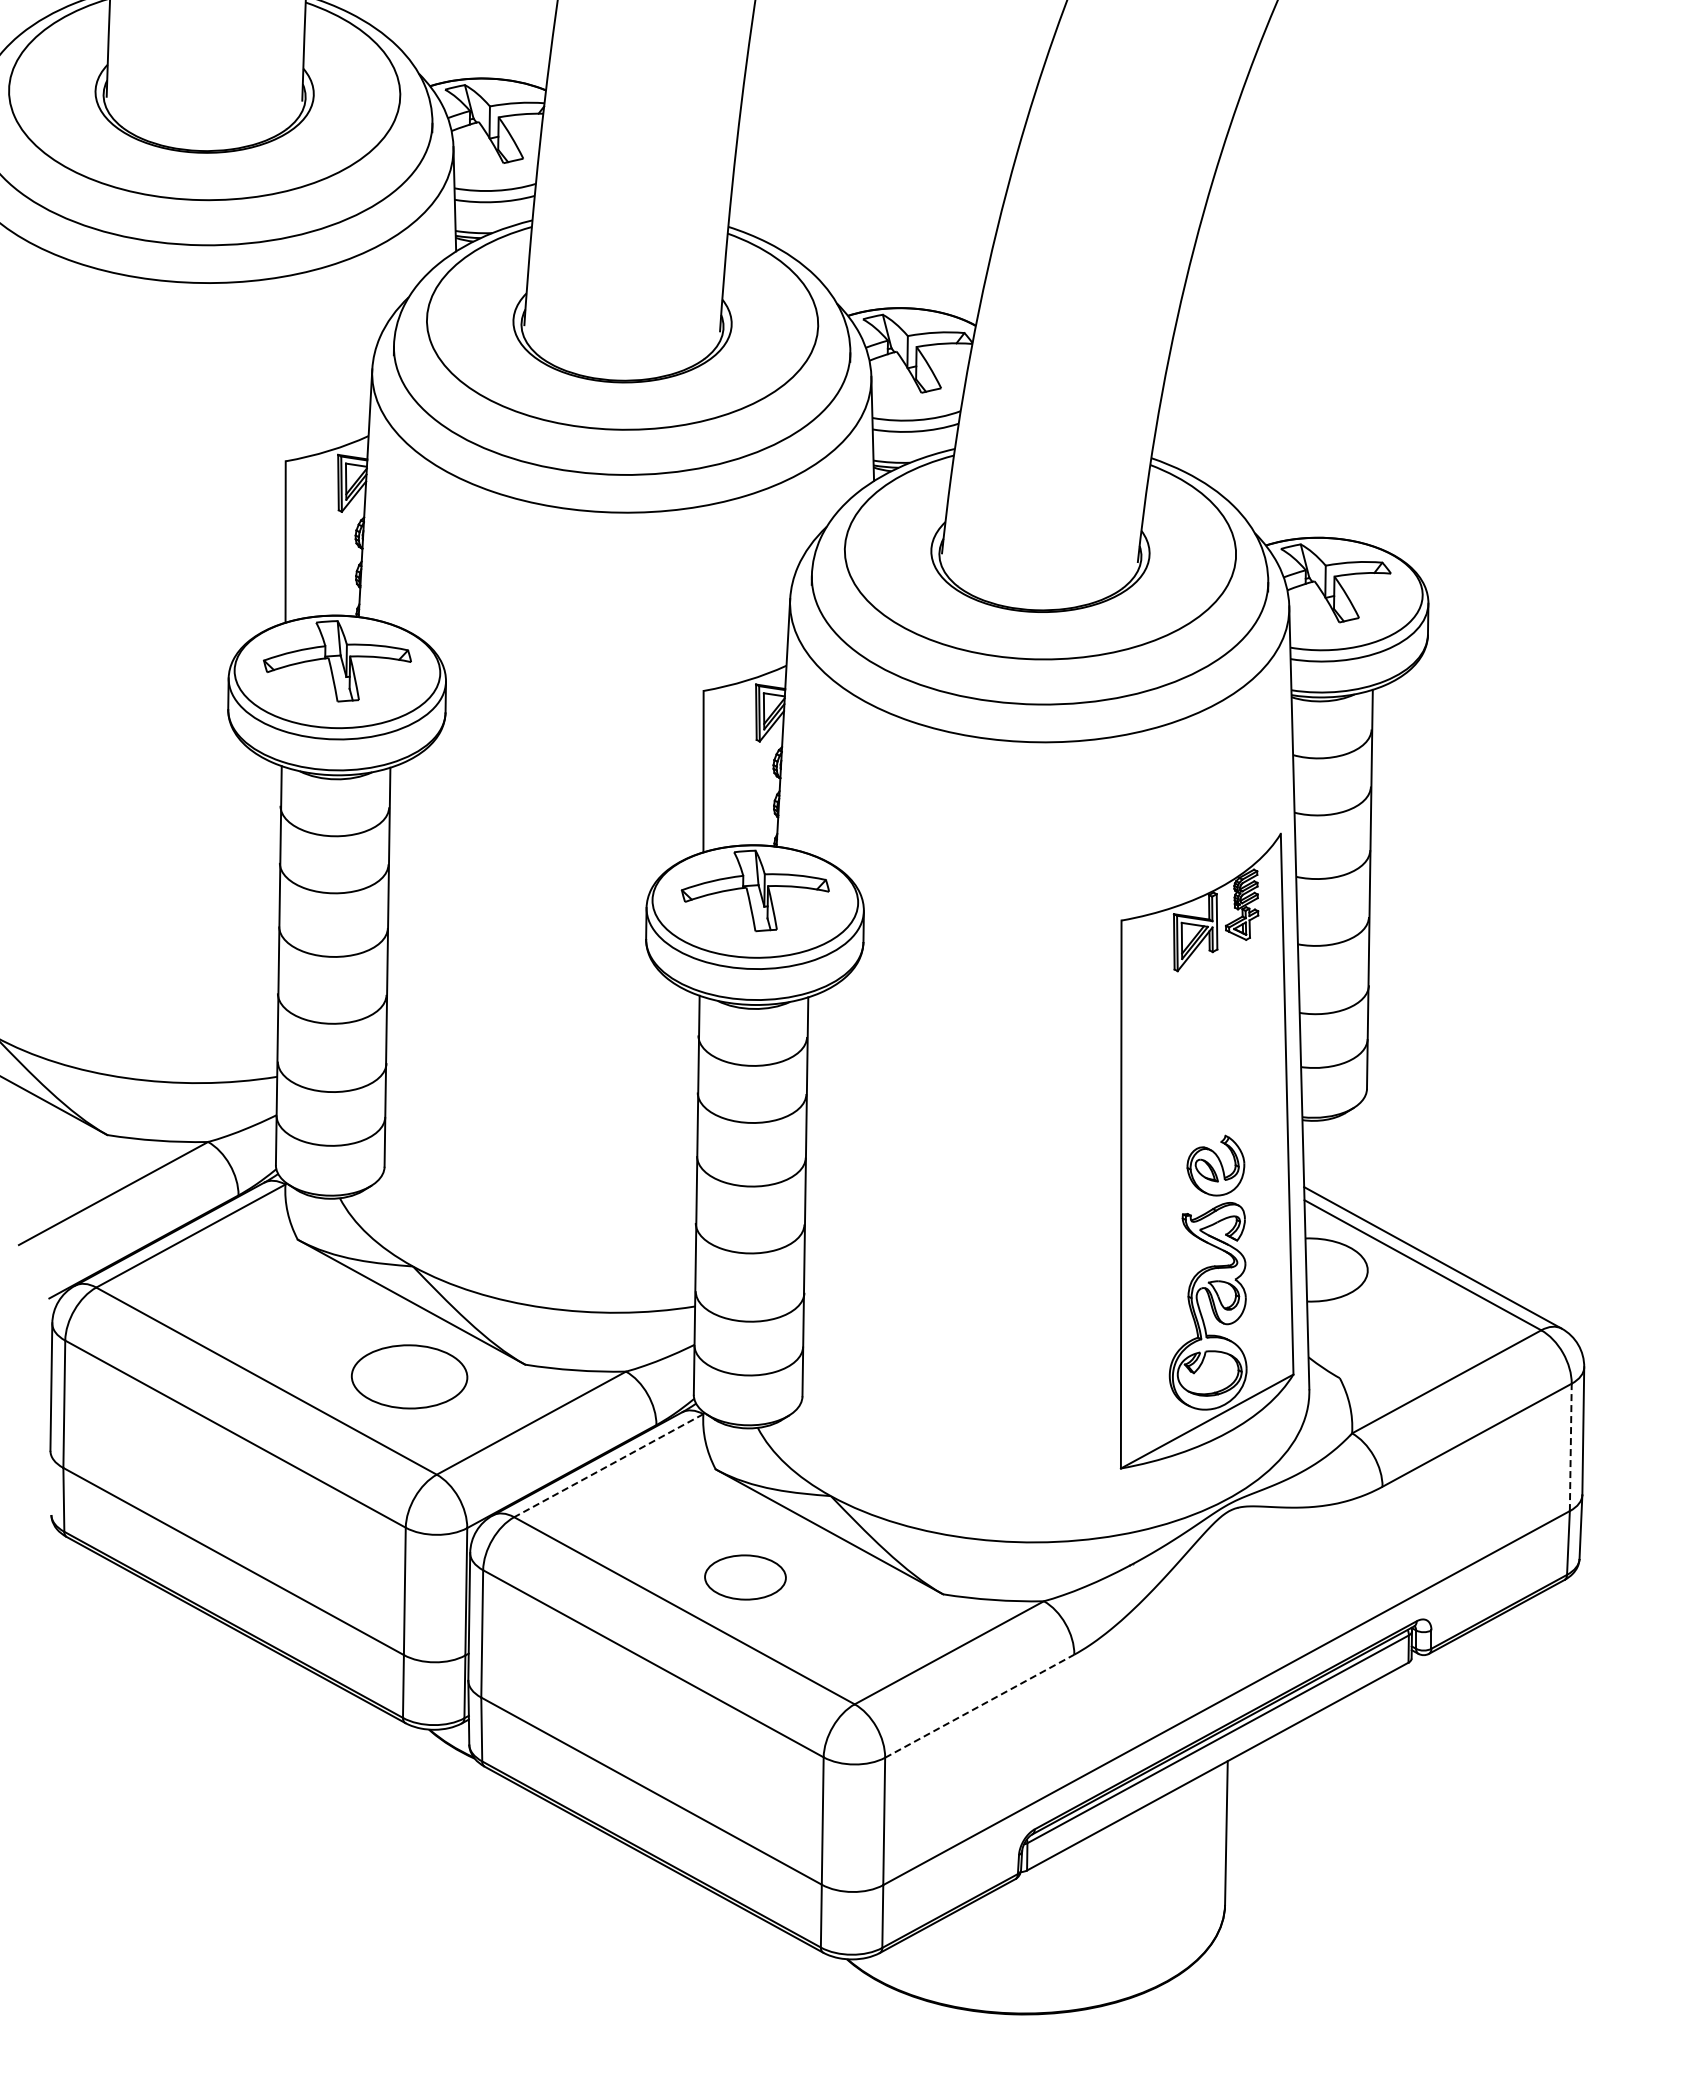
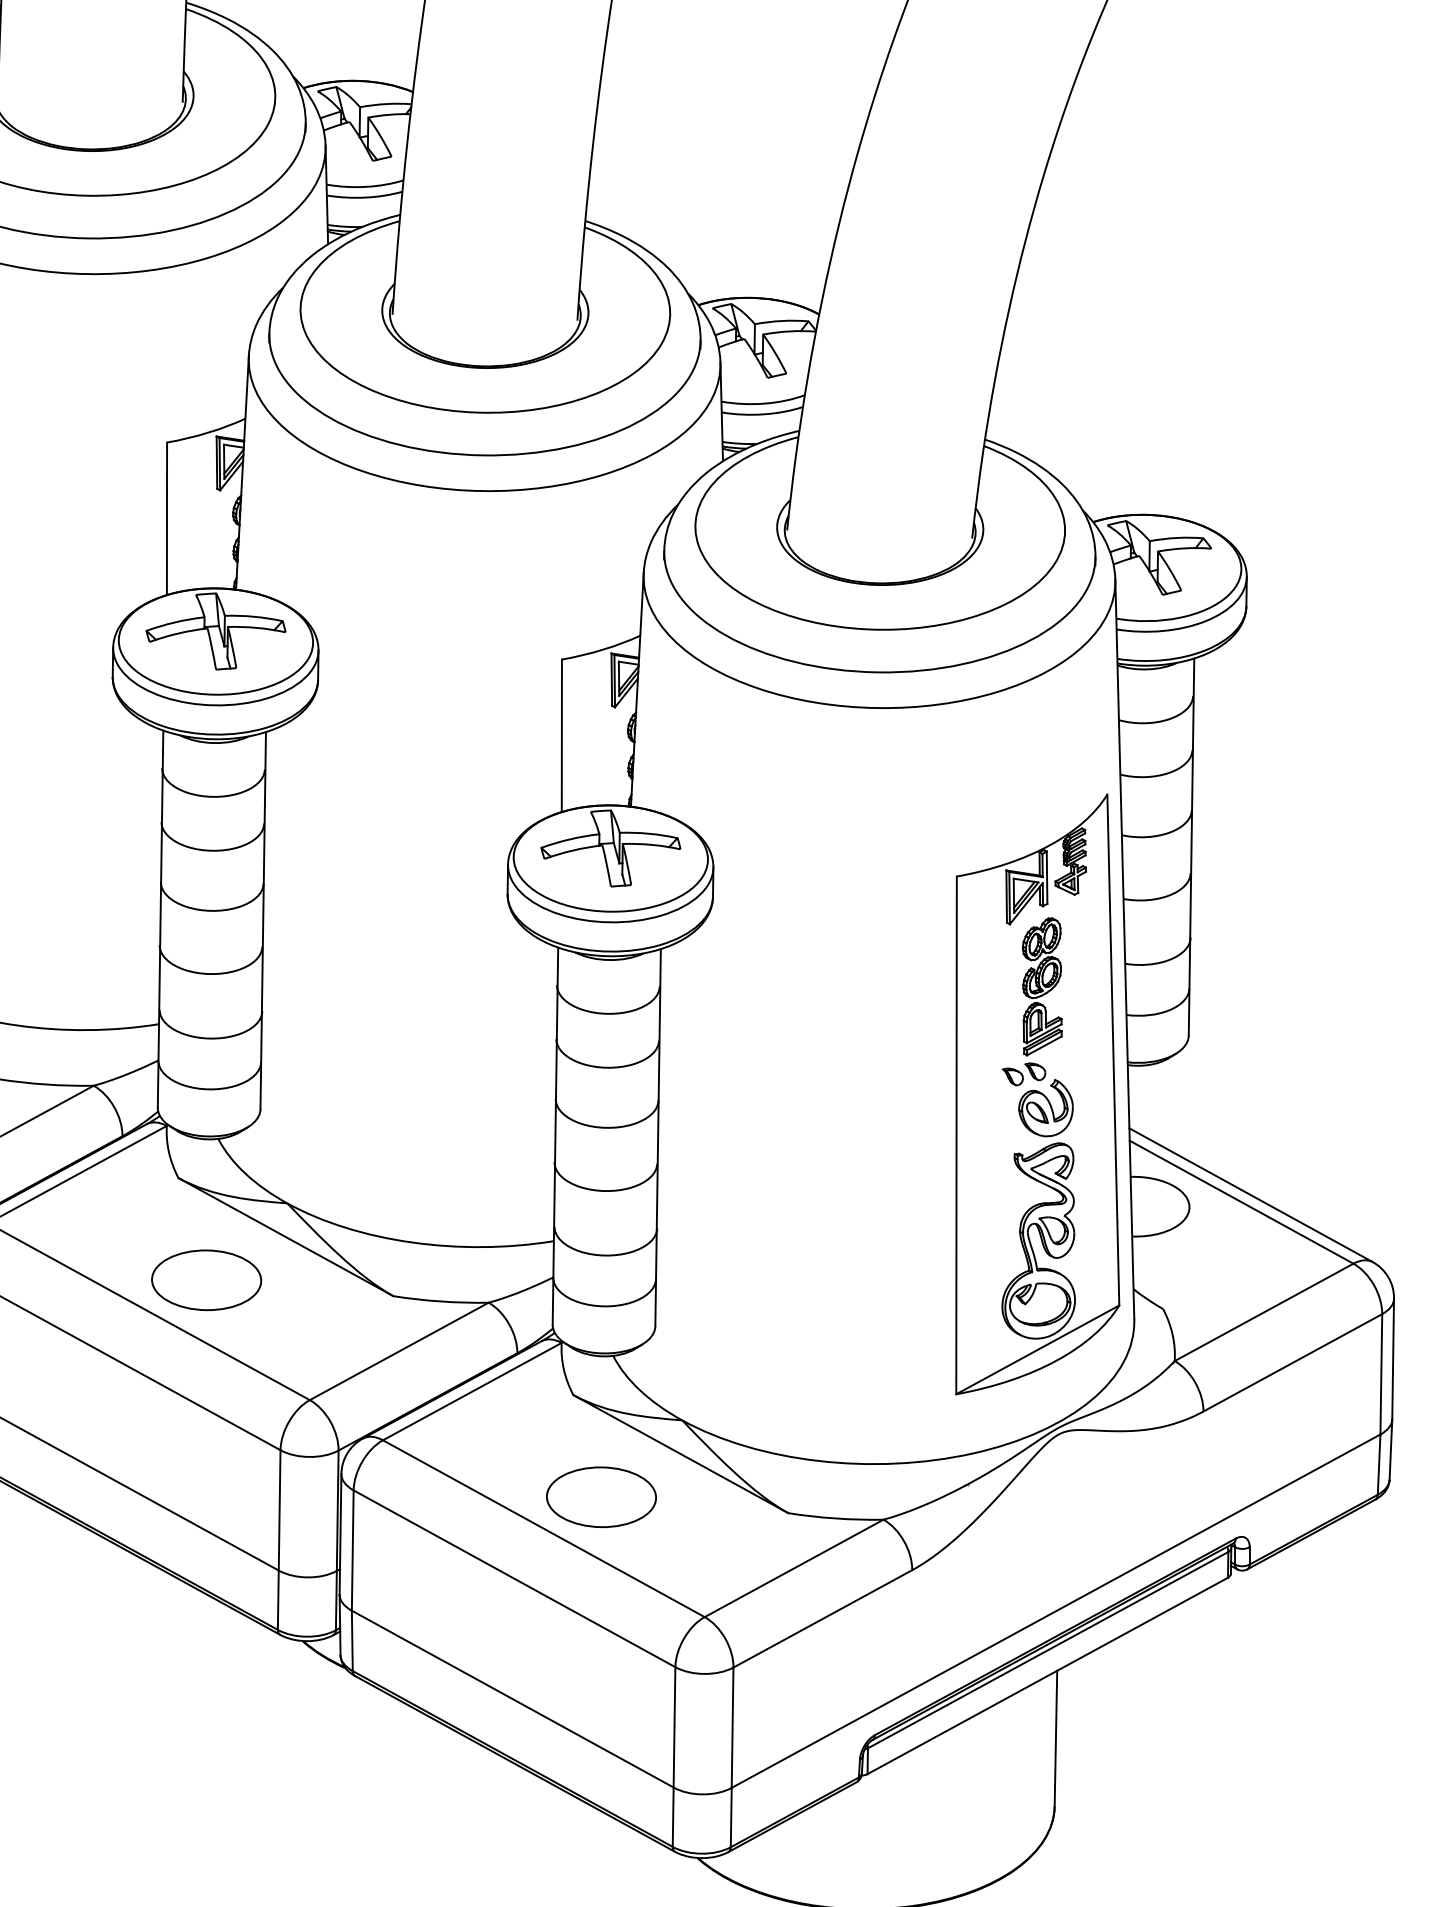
part: (1201, 1052) -> (1032, 1001), added
part: (409, 1376) -> (206, 1279), moved
line: (1570, 1447) -> (1381, 1374), dashed -> solid
line: (608, 1465) -> (472, 1391), dashed -> solid
part: (745, 1577) -> (601, 1497), size x1.43
line: (979, 1706) -> (822, 1619), dashed -> solid

